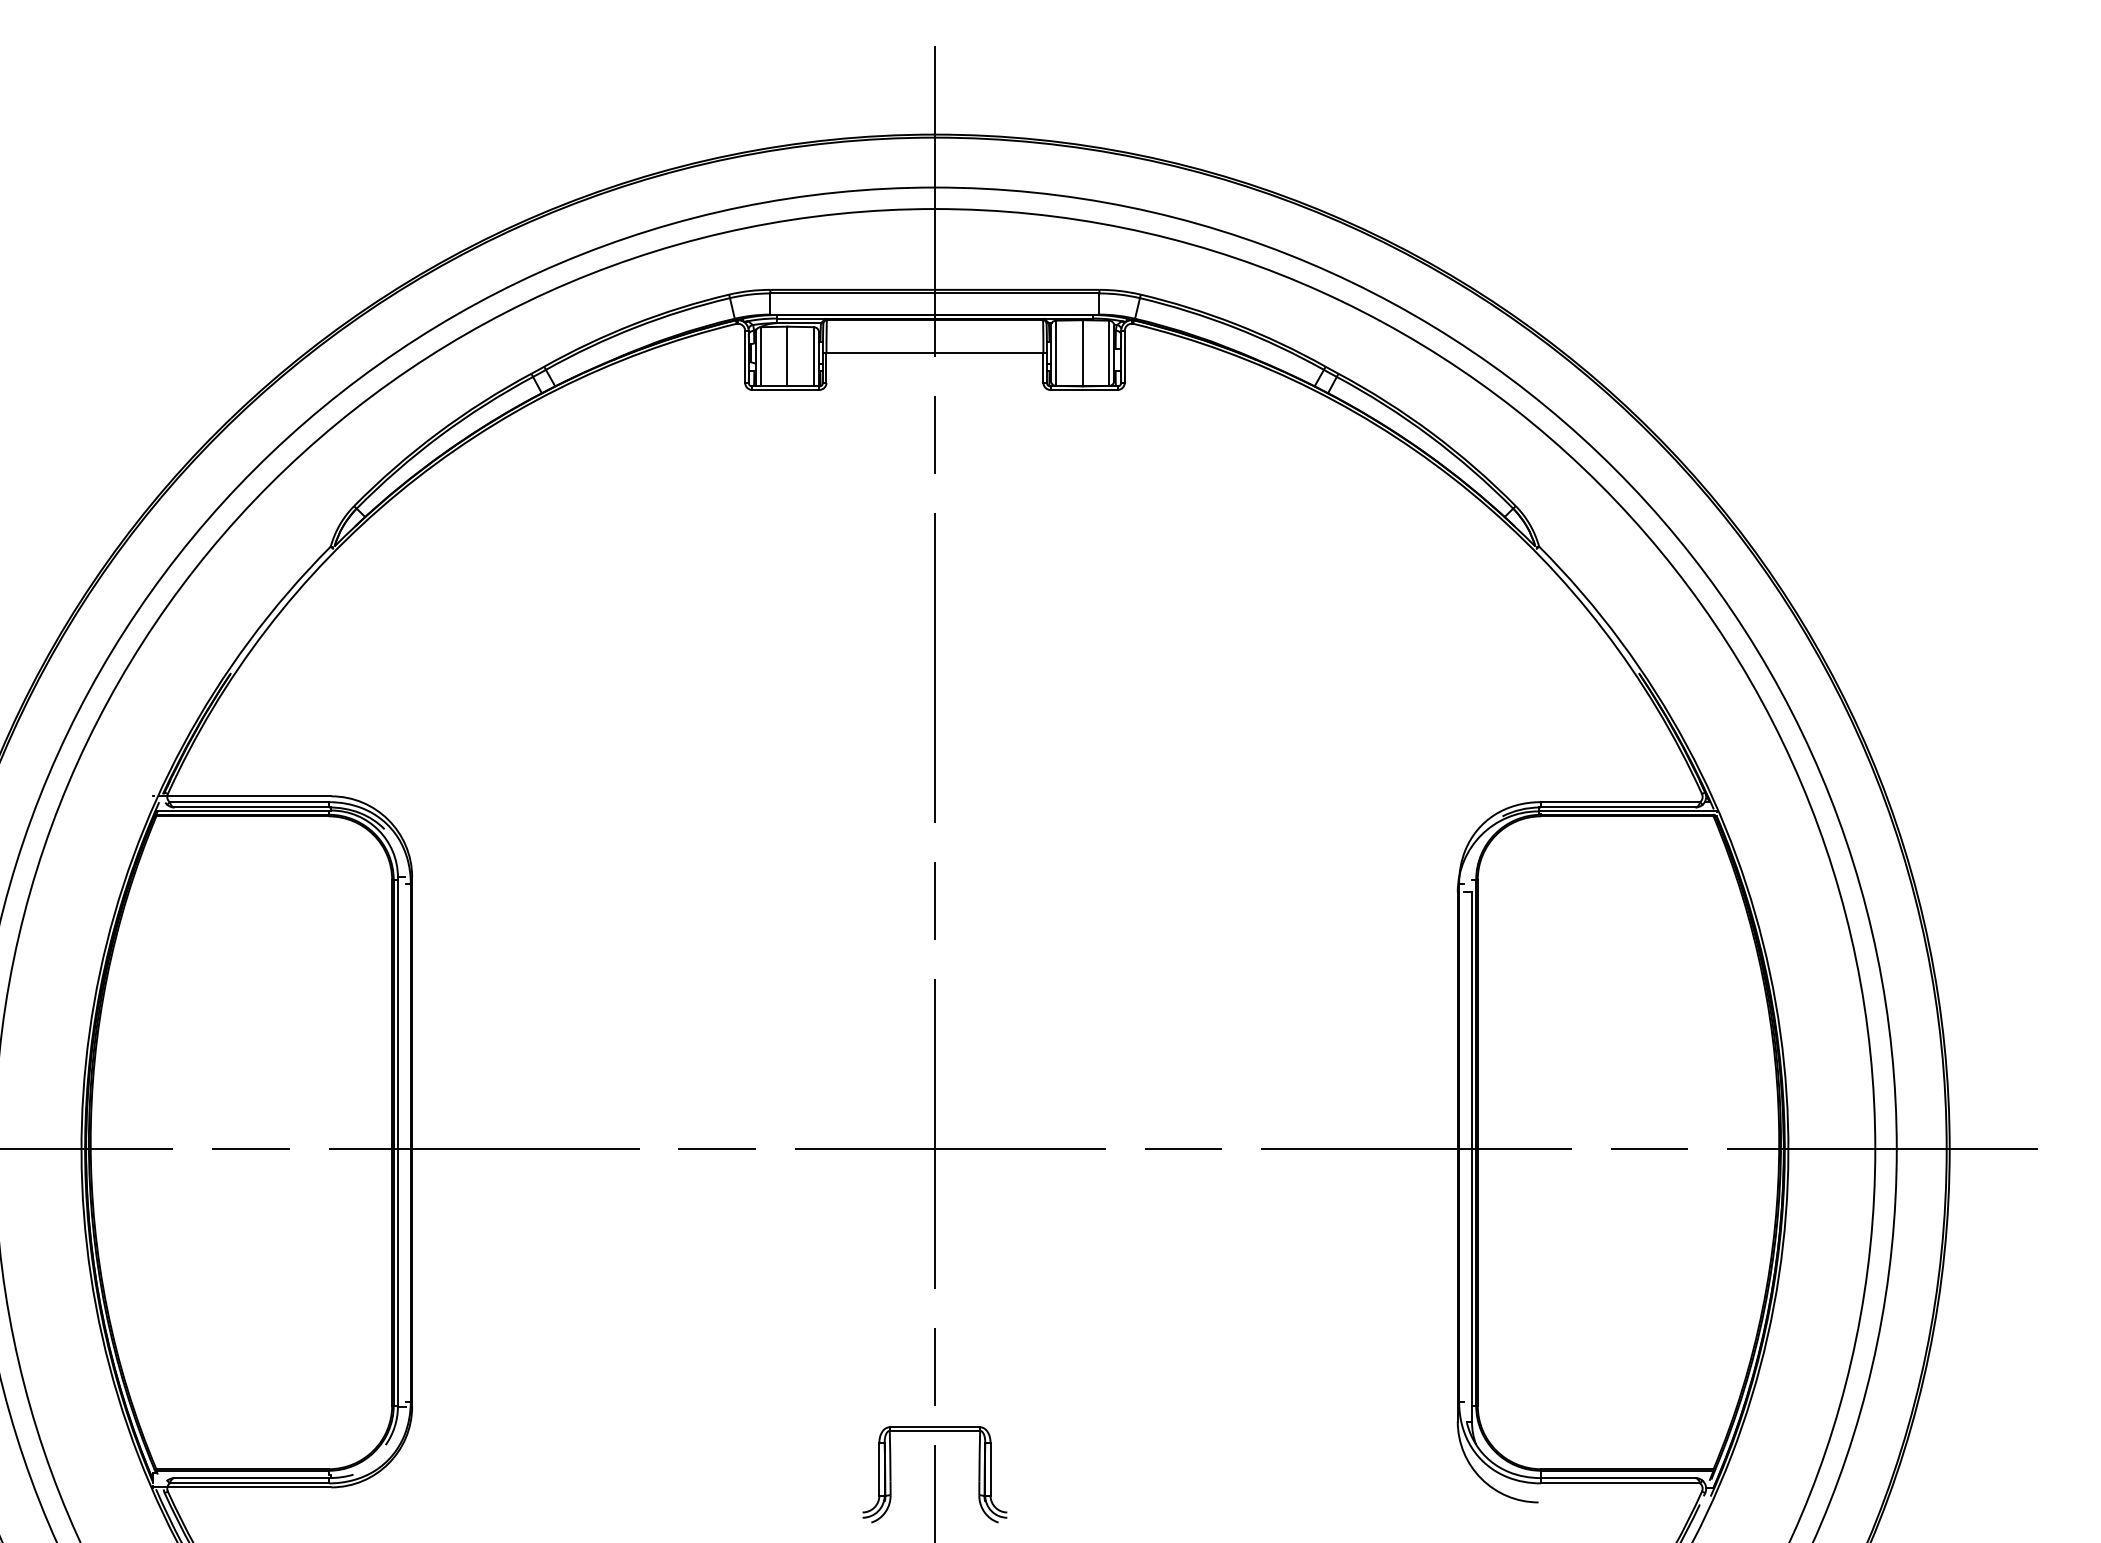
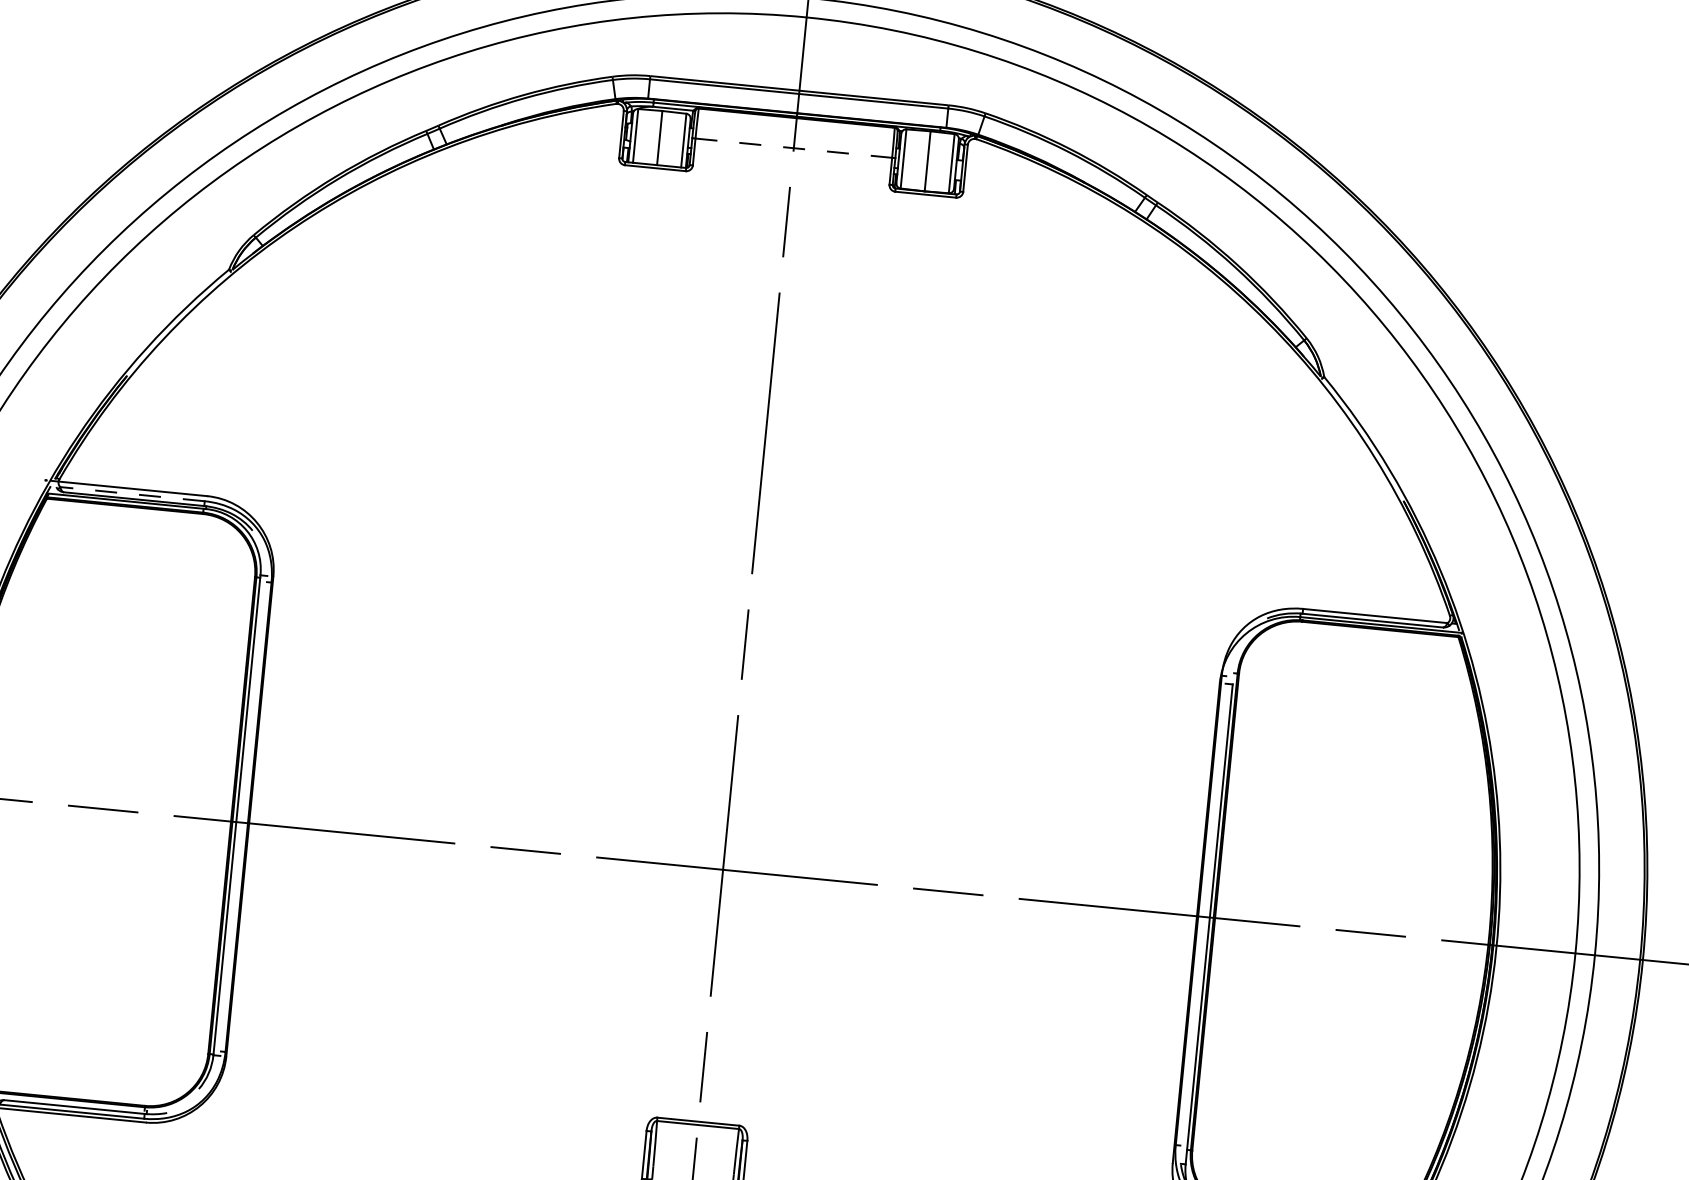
line: (935, 353) -> (794, 148), solid -> dashed
line: (249, 802) -> (132, 494), solid -> dashed

